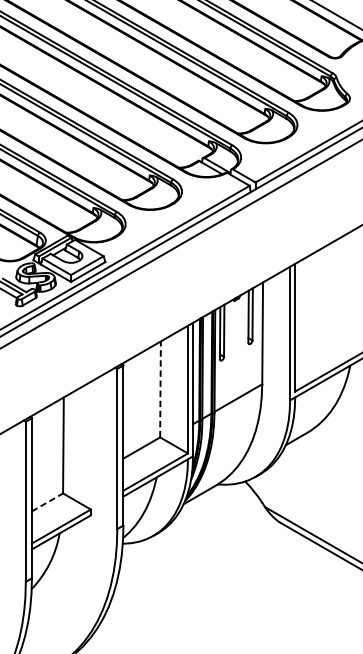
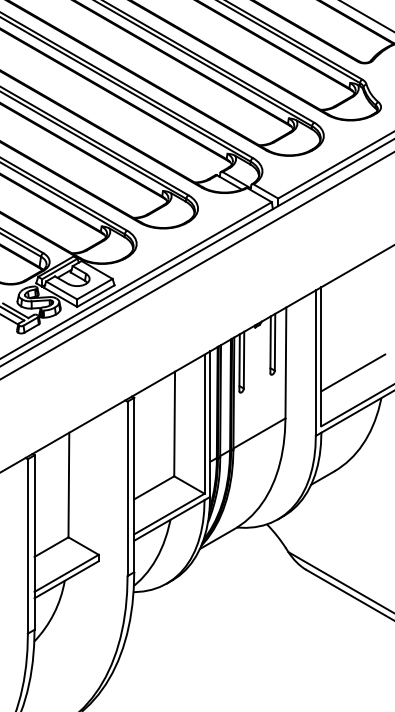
line: (324, 342) -> (353, 372), added
line: (160, 388) -> (174, 423), dashed -> solid
line: (47, 502) -> (51, 547), dashed -> solid

